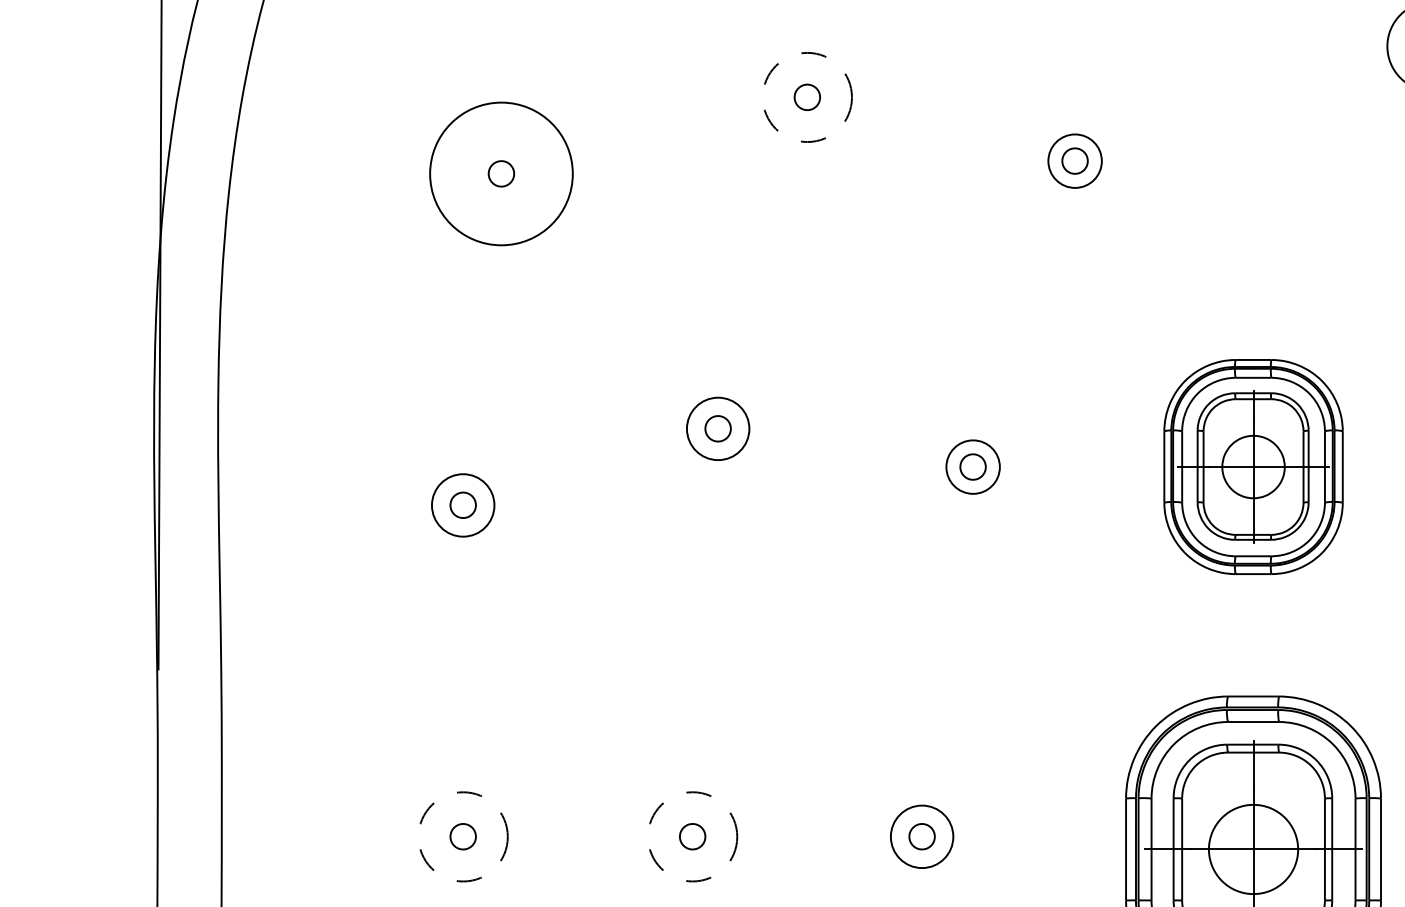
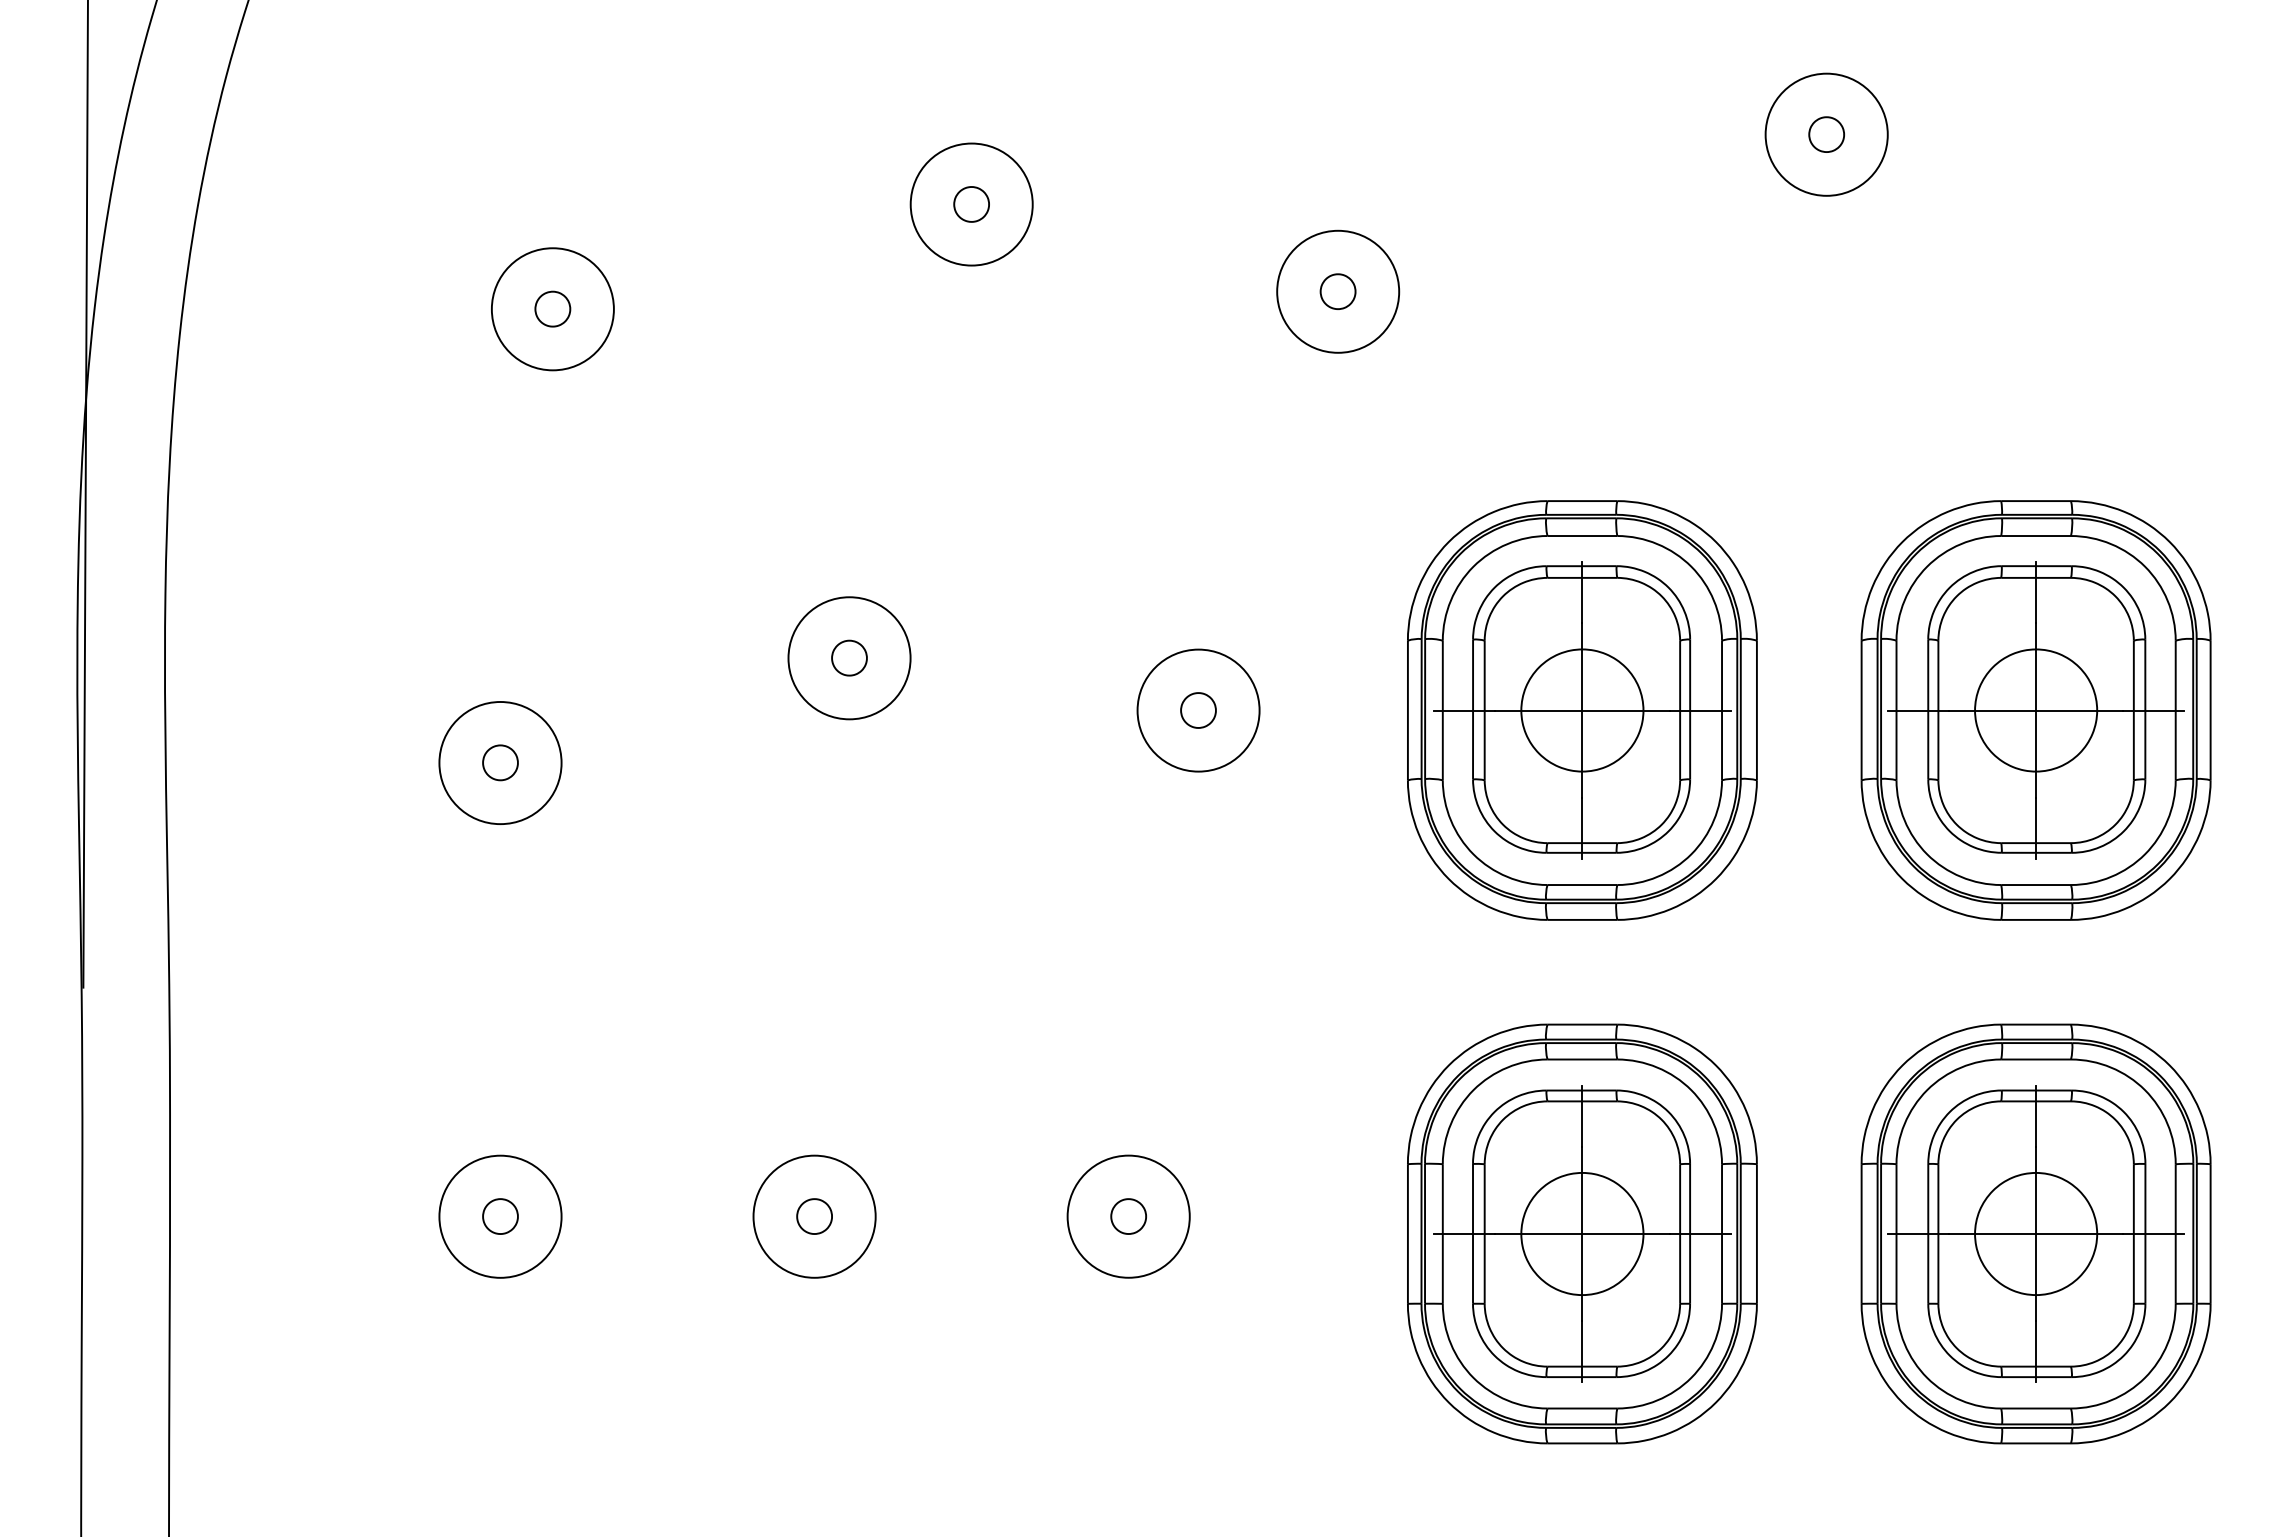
circle: (807, 97) -> (971, 204), dashed -> solid
circle: (1075, 160) -> (1338, 291), size x1.67
circle: (501, 174) -> (552, 309), size x0.62
circle: (718, 429) -> (849, 658), size x1.43
circle: (973, 467) -> (1198, 710), size x1.67
part: (1253, 467) -> (1582, 710), size x1.43
circle: (463, 505) -> (500, 763), size x1.43
circle: (463, 836) -> (500, 1216), dashed -> solid
circle: (692, 836) -> (814, 1216), dashed -> solid
circle: (921, 836) -> (1128, 1216), size x1.43

